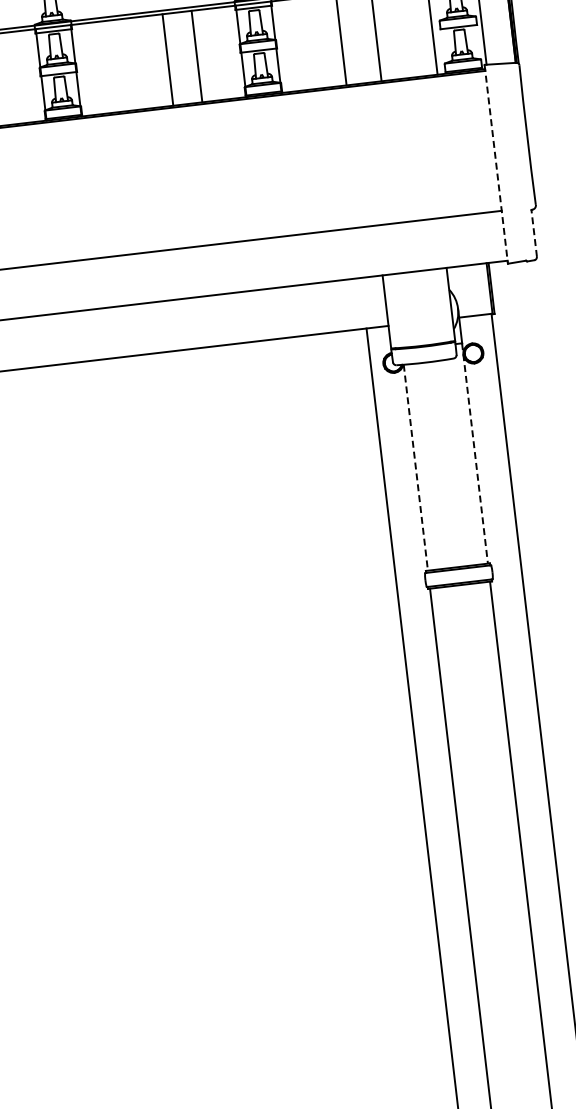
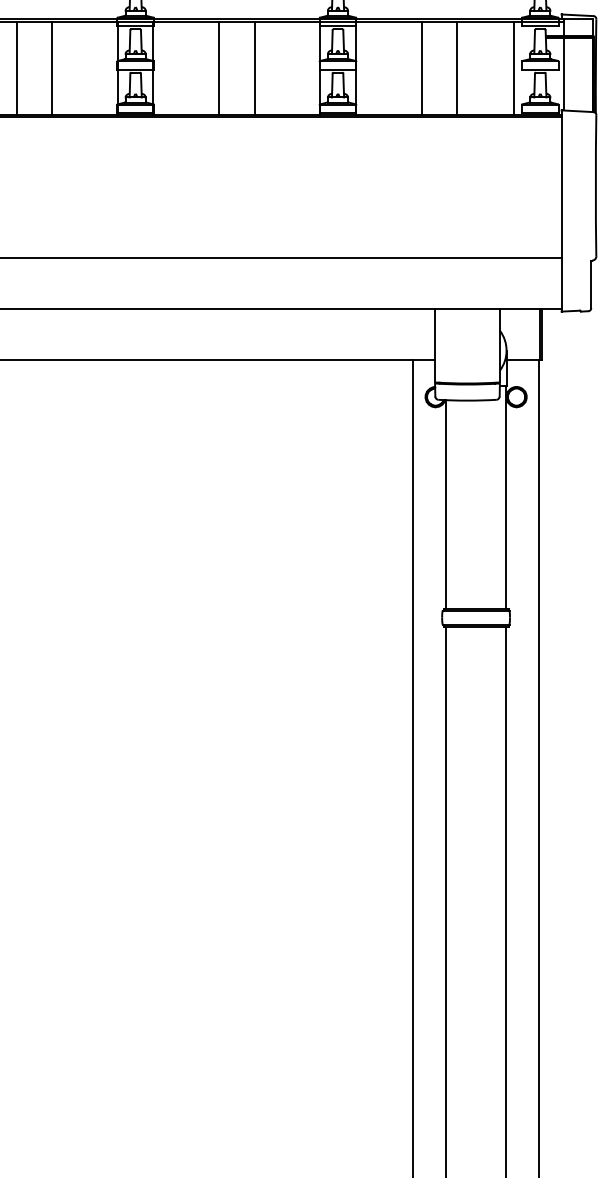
line: (196, 56) -> (254, 68), moved
line: (168, 60) -> (219, 68), moved
line: (496, 164) -> (561, 211), dashed -> solid
line: (534, 233) -> (591, 284), dashed -> solid
line: (475, 453) -> (506, 497), dashed -> solid
line: (415, 467) -> (445, 504), dashed -> solid

